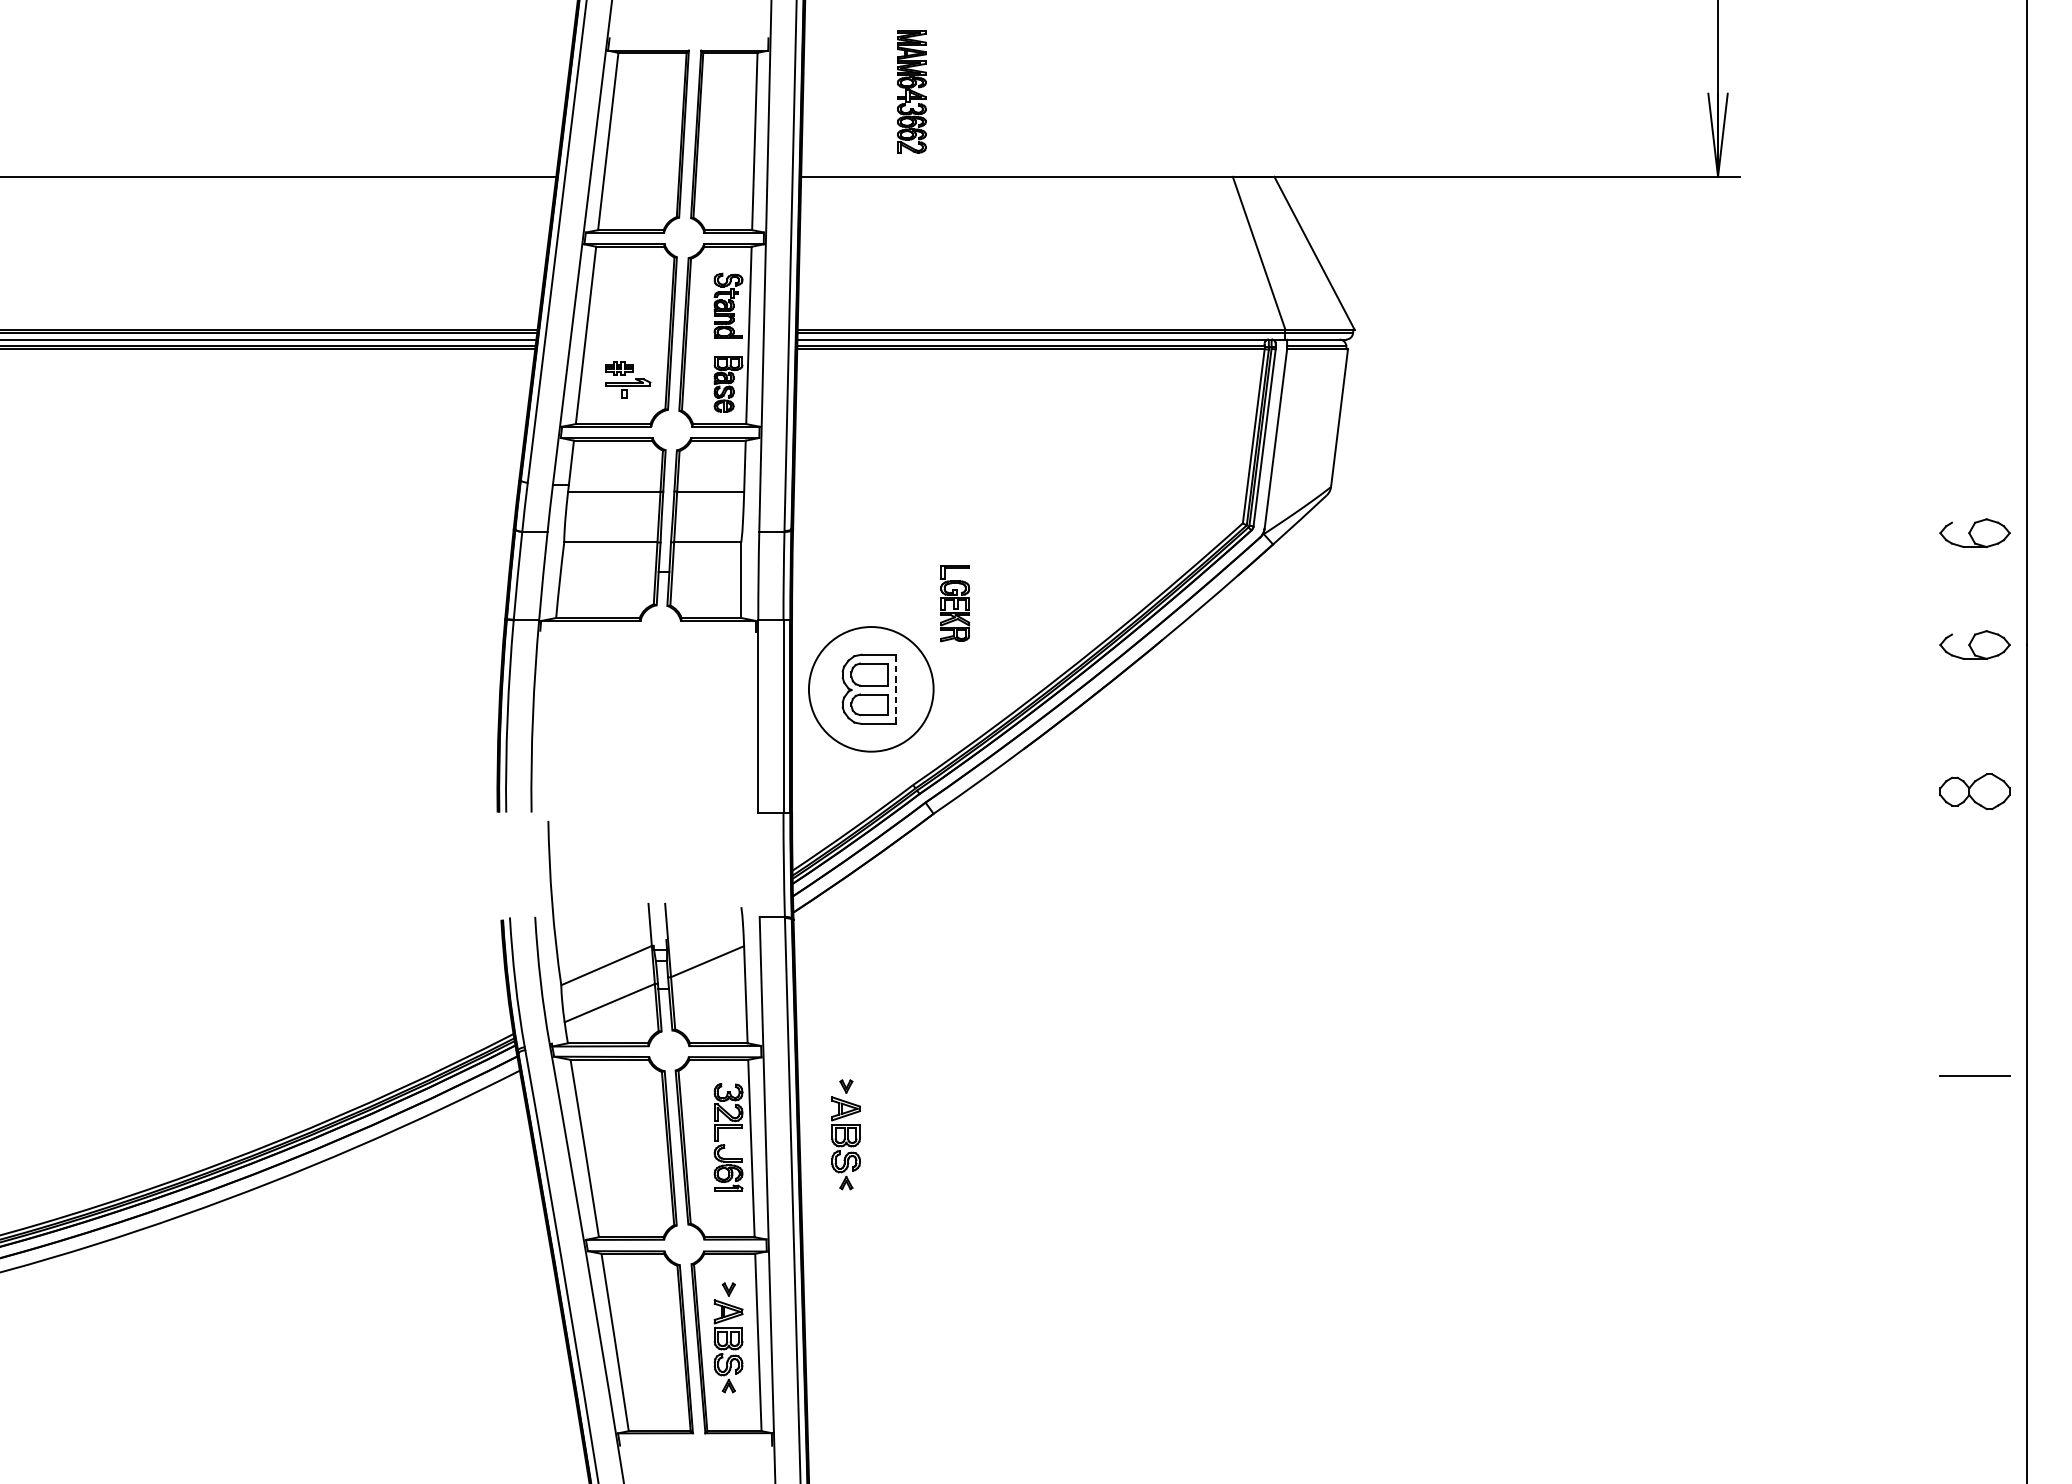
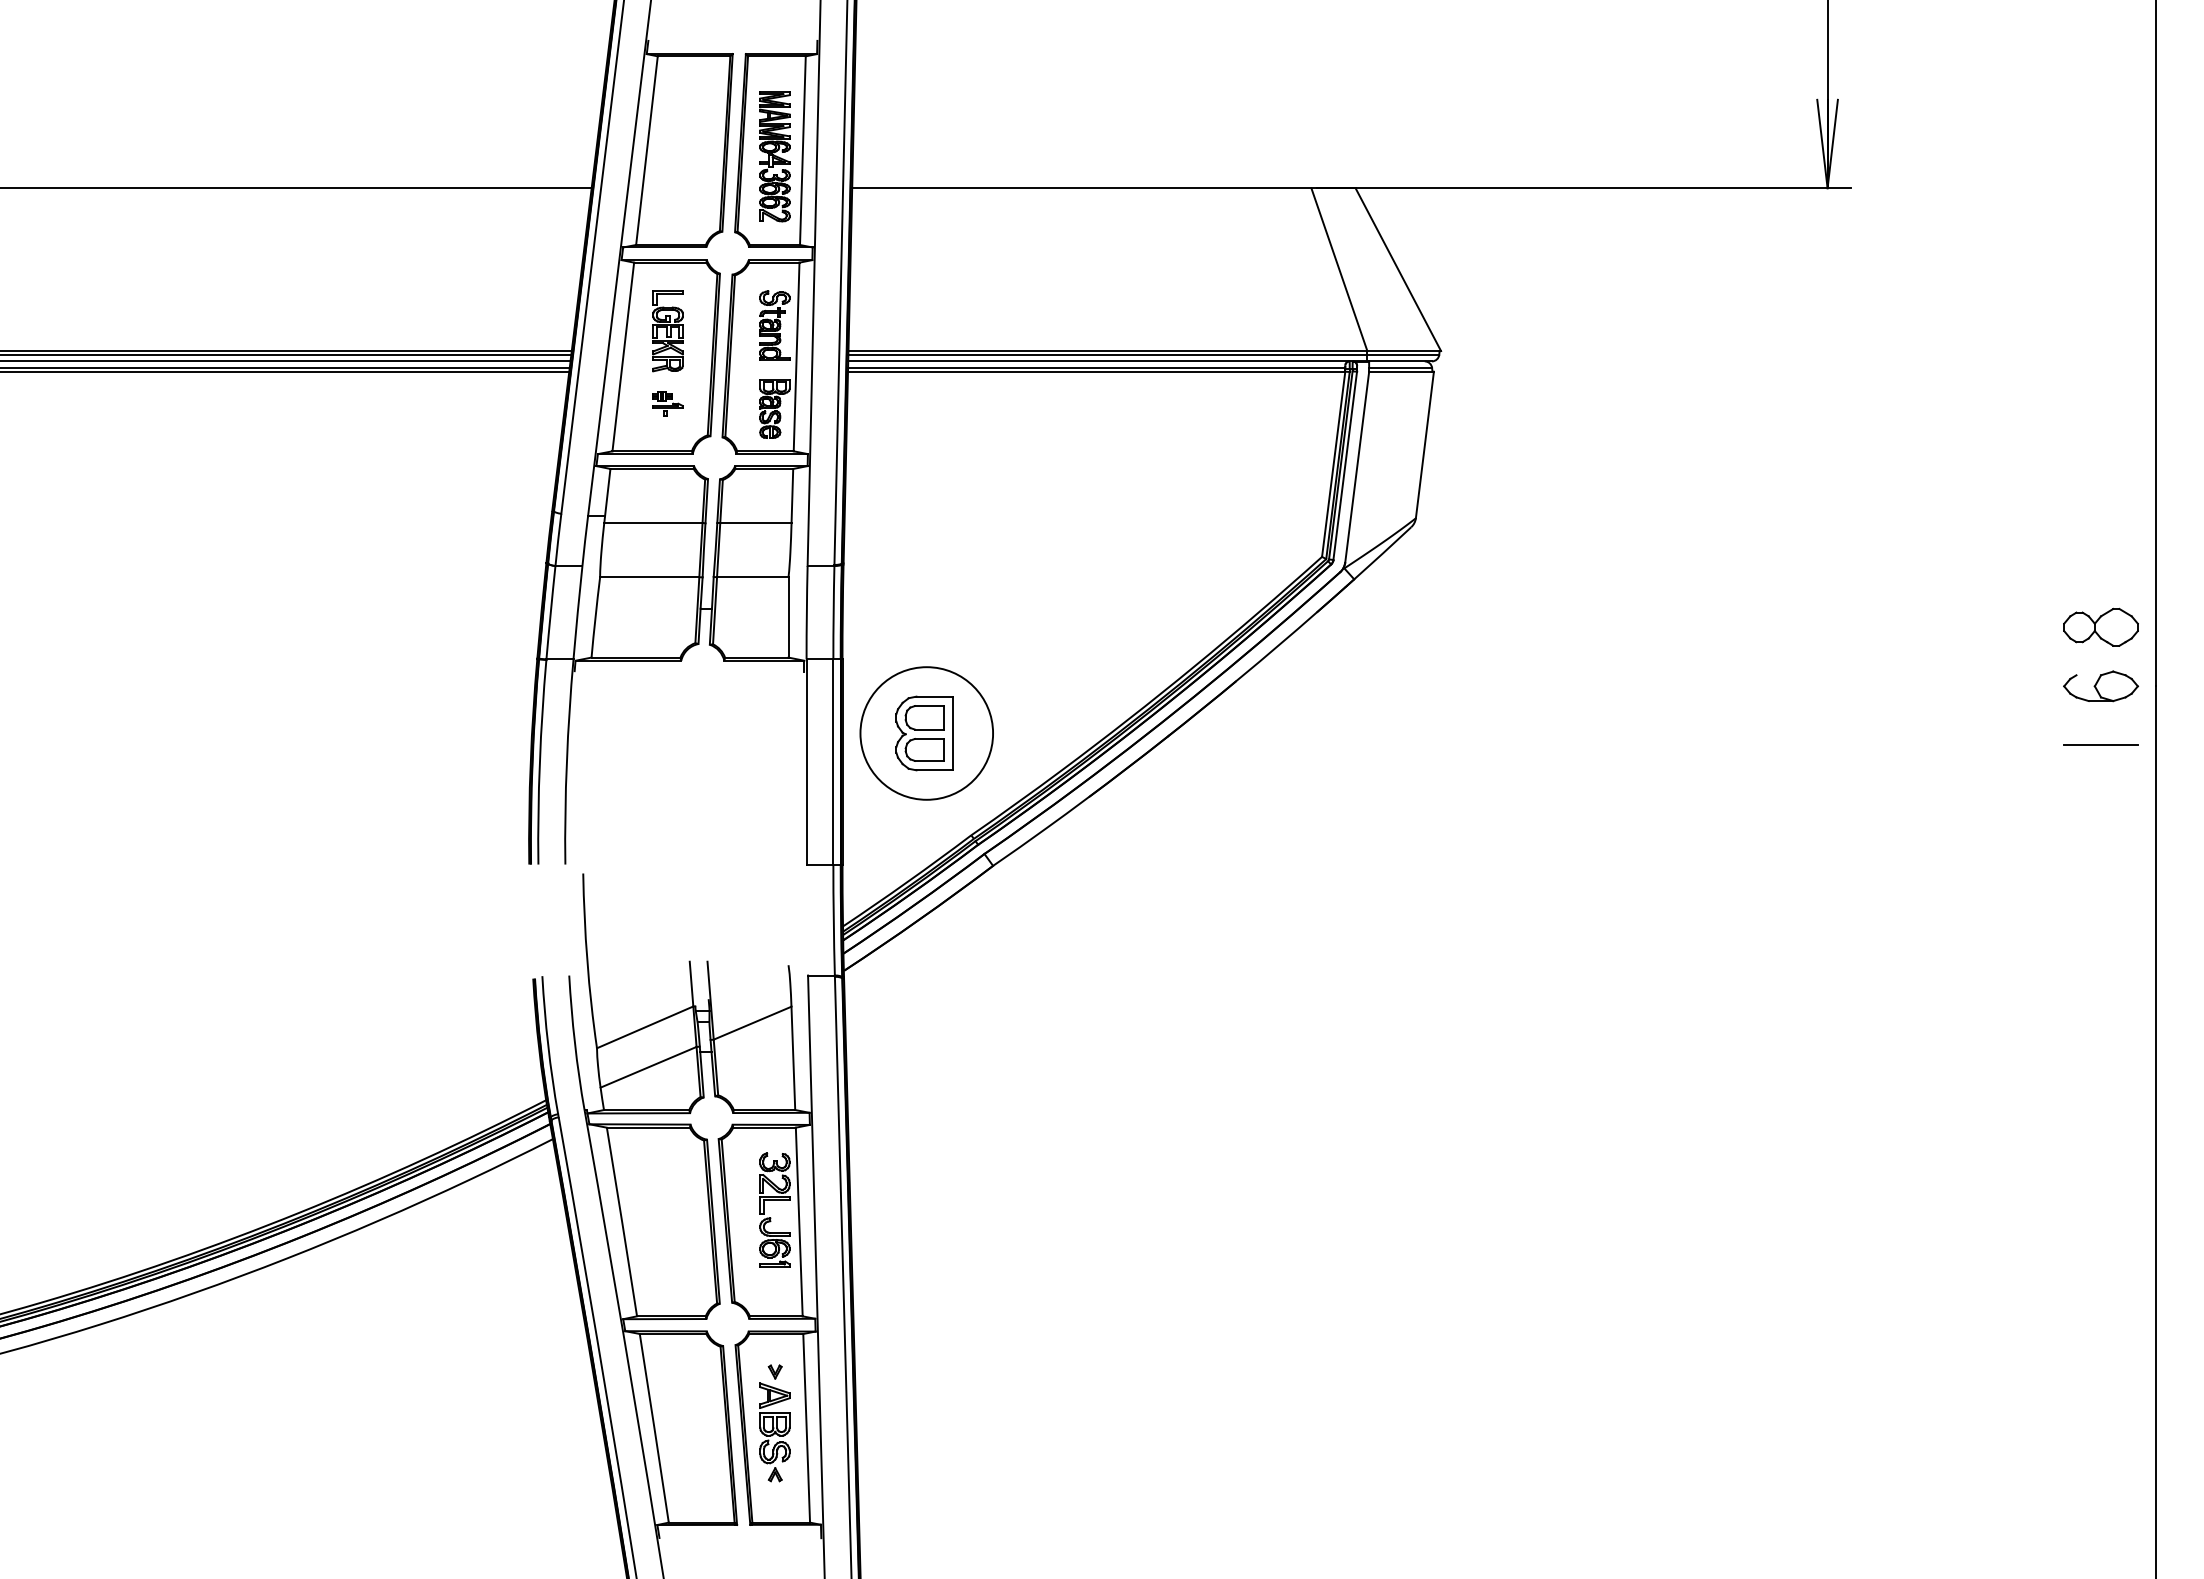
part: (911, 91) -> (774, 156), moved
part: (627, 379) -> (667, 403), size x0.62
part: (1974, 533) -> (2100, 567), removed
part: (954, 603) -> (667, 331), moved
line: (896, 689) -> (953, 733), dashed -> solid
part: (1974, 790) -> (2100, 626), moved
line: (1974, 1074) -> (2100, 744), moved
part: (845, 1134) -> (899, 1207), removed

